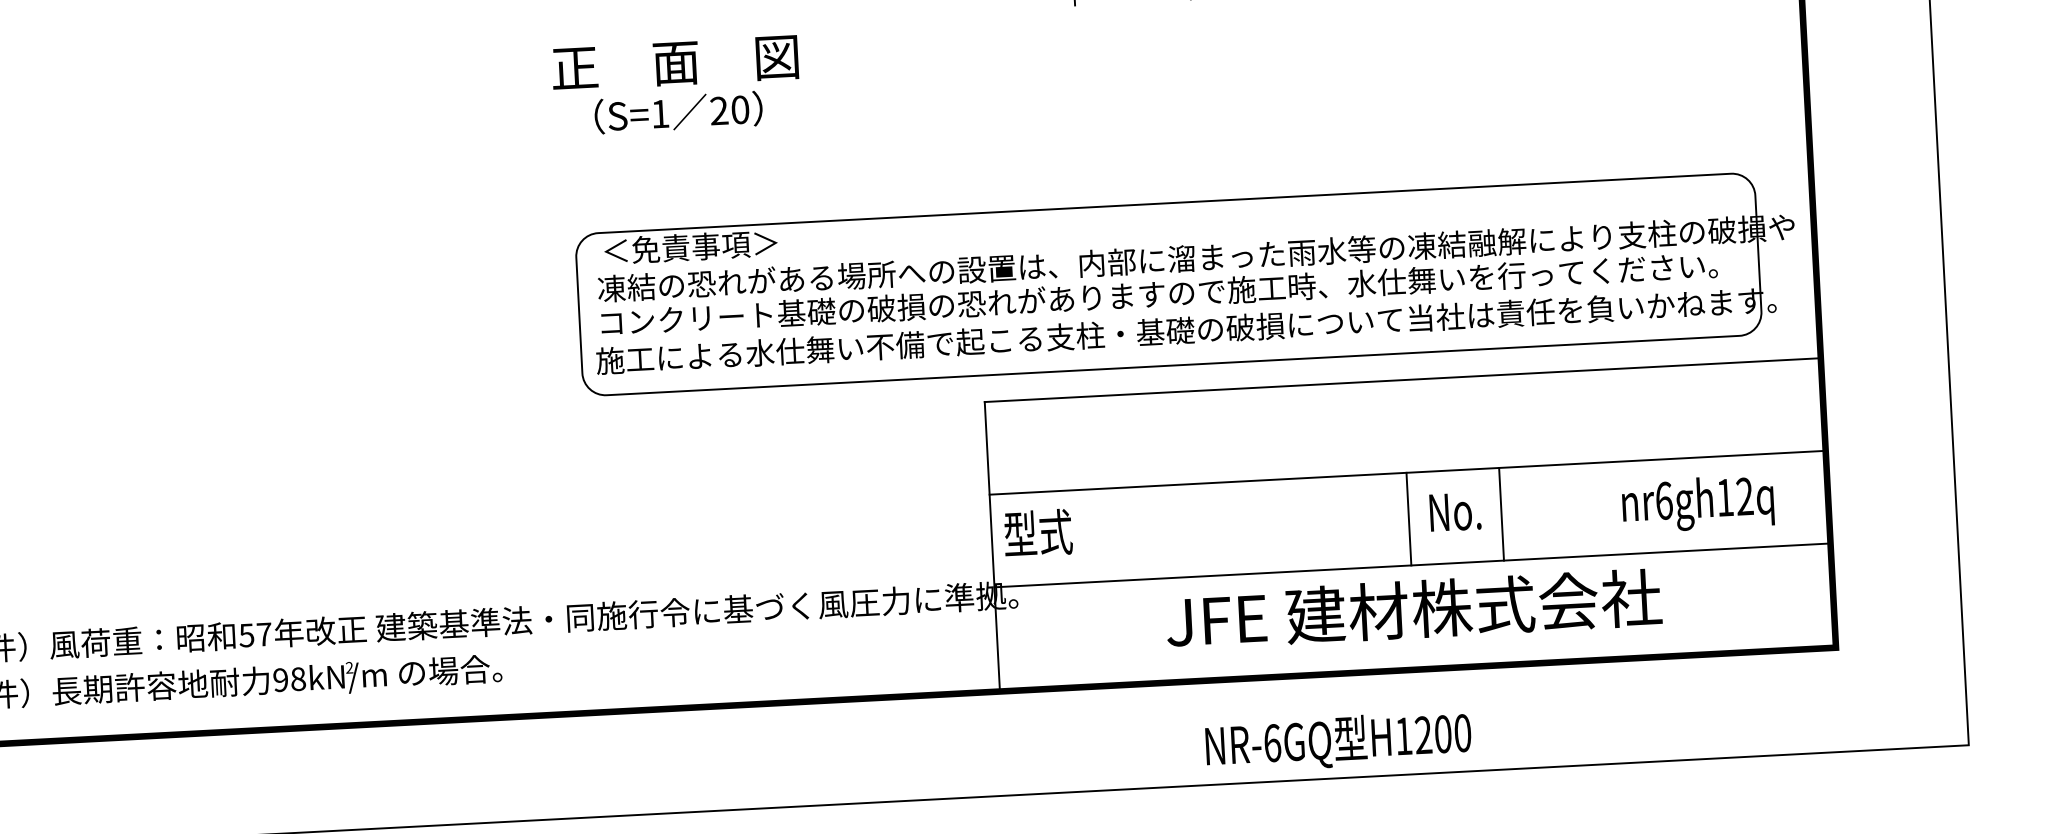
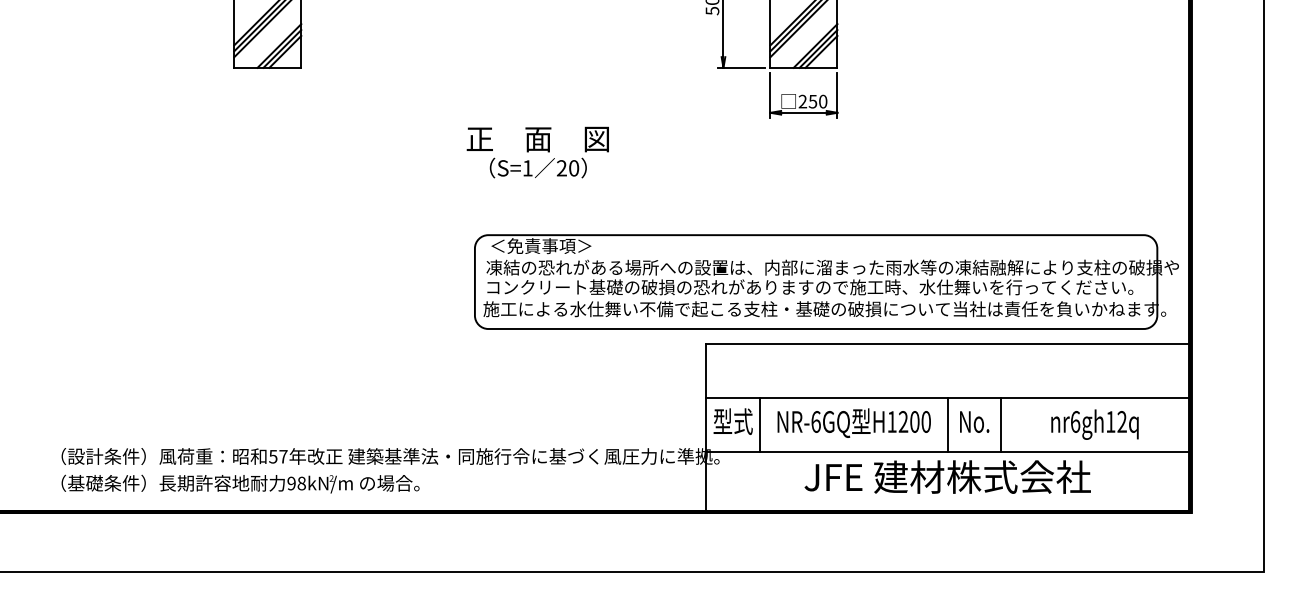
text: (1697, 503) -> (1094, 424), moved
line: (1083, 535) -> (759, 424), added
text: (1337, 740) -> (853, 422), moved

